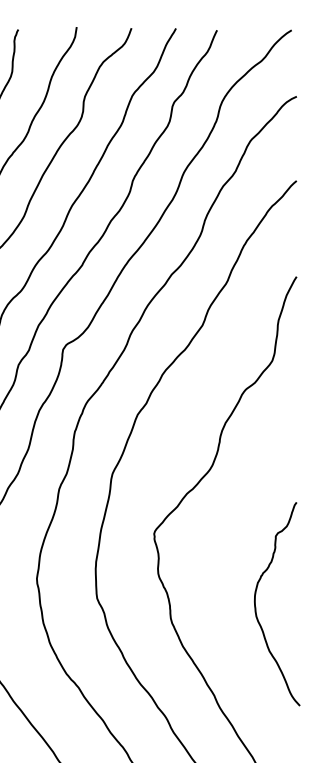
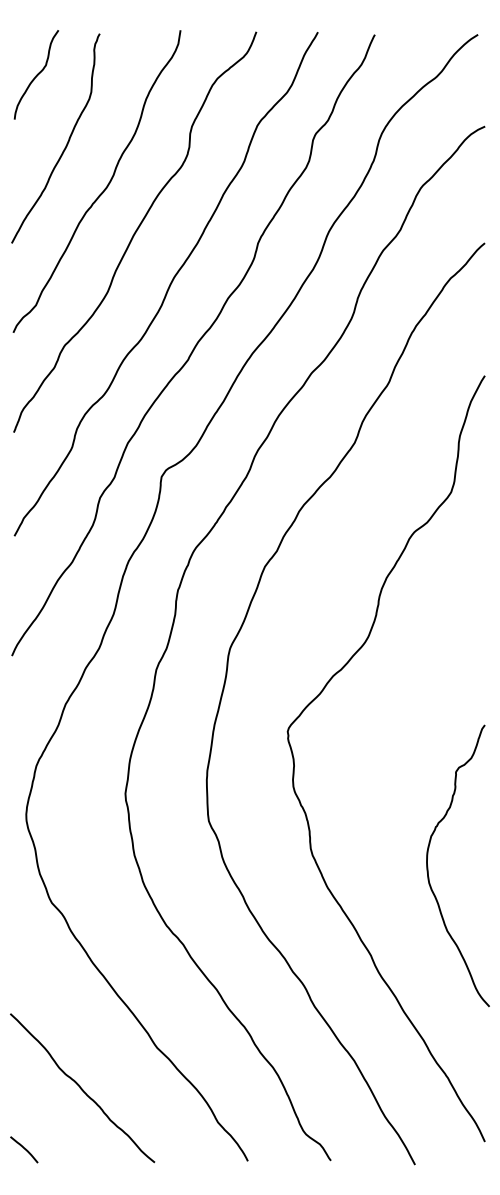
curve: (255, 604) -> (428, 866), moved

